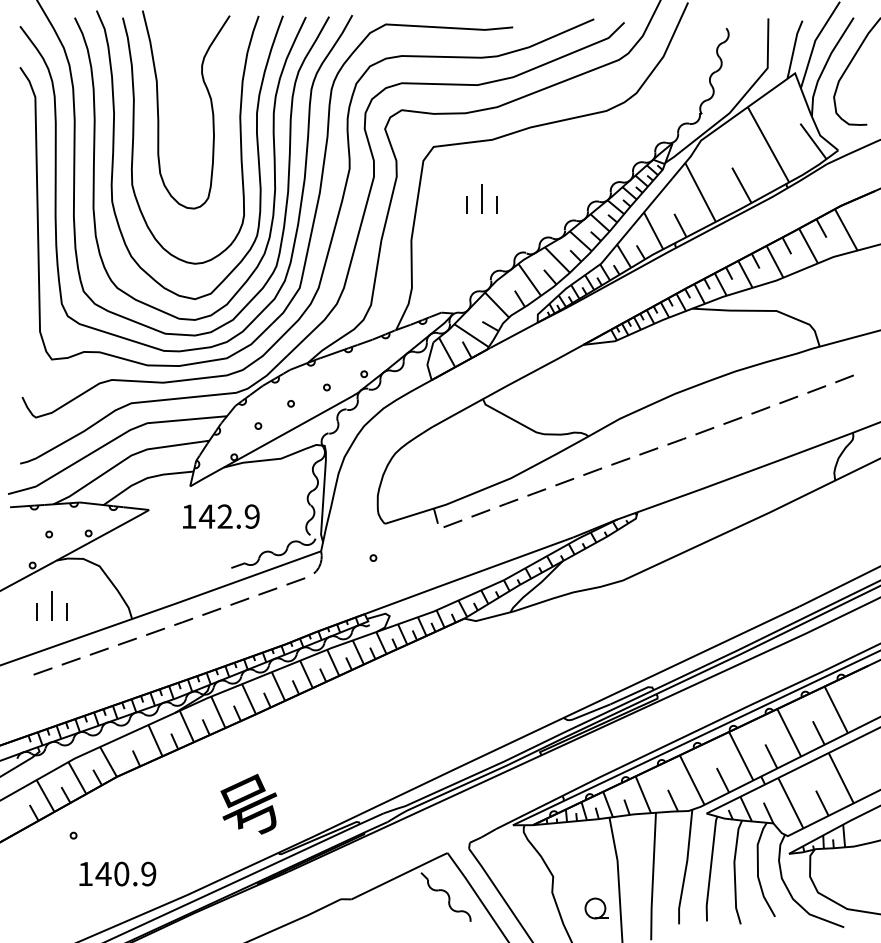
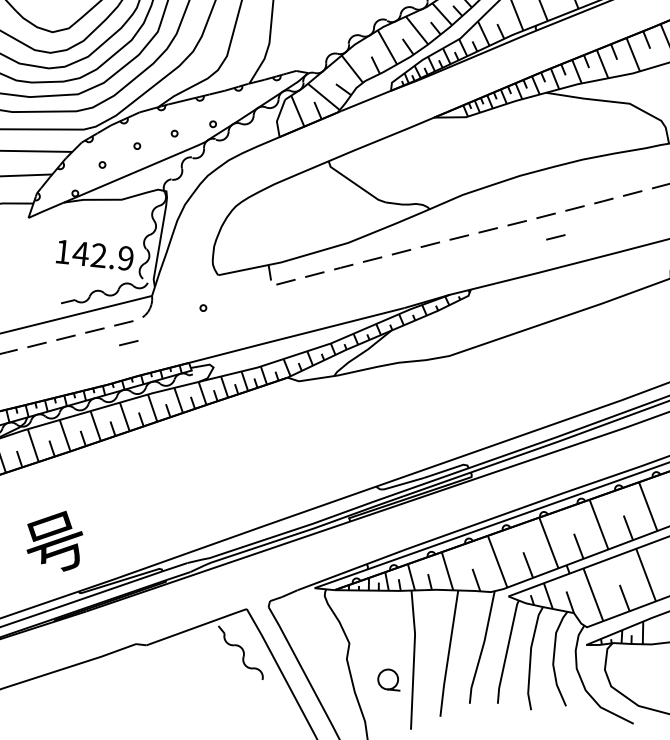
line: (716, 451) -> (555, 237), added
text: (221, 516) -> (95, 255), moved
line: (302, 600) -> (128, 342), added

